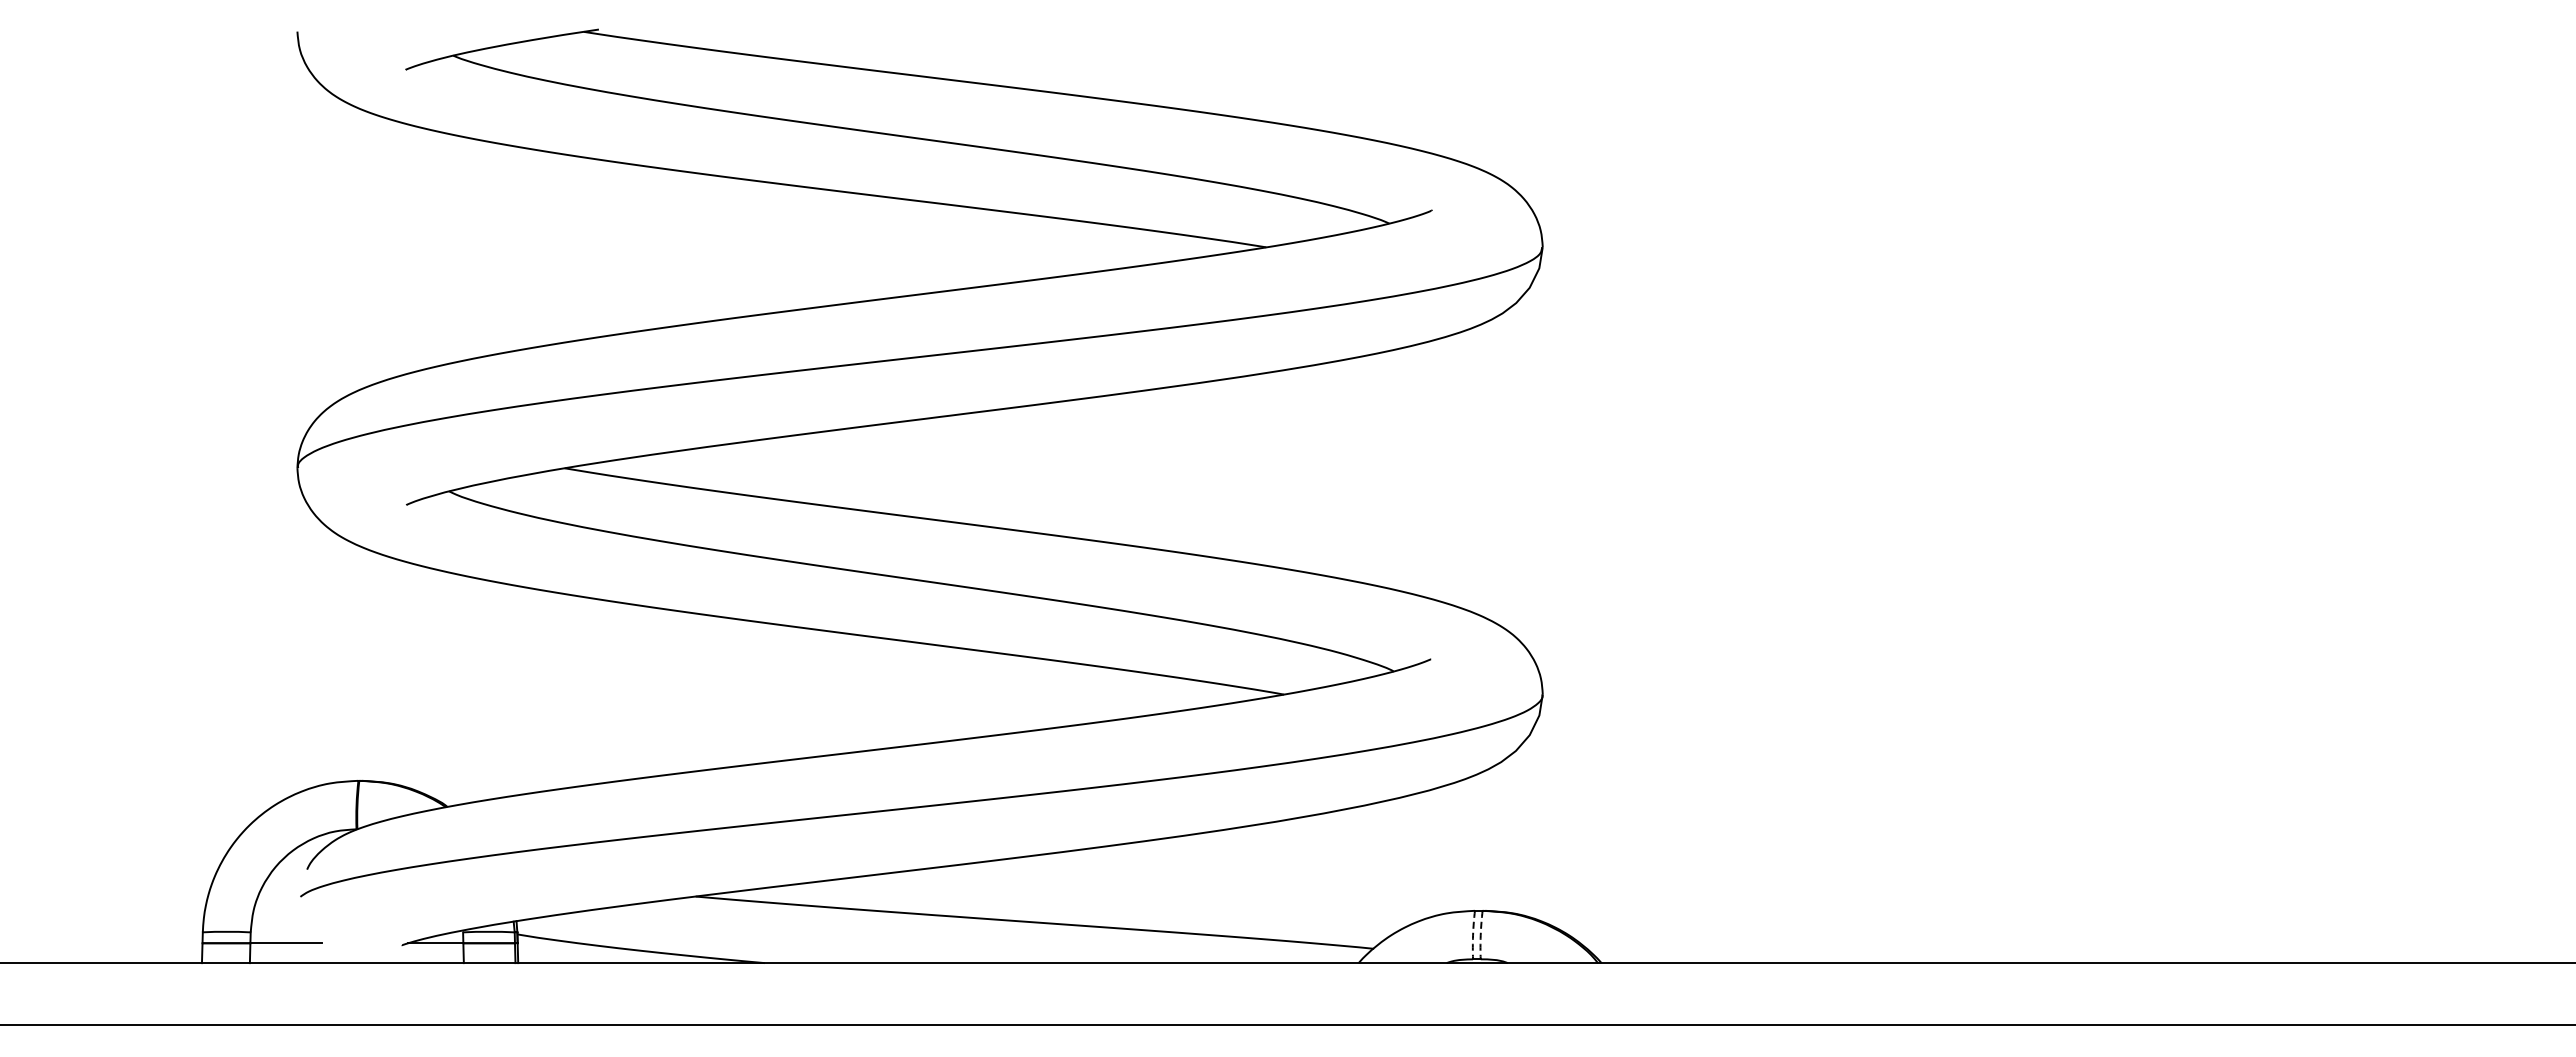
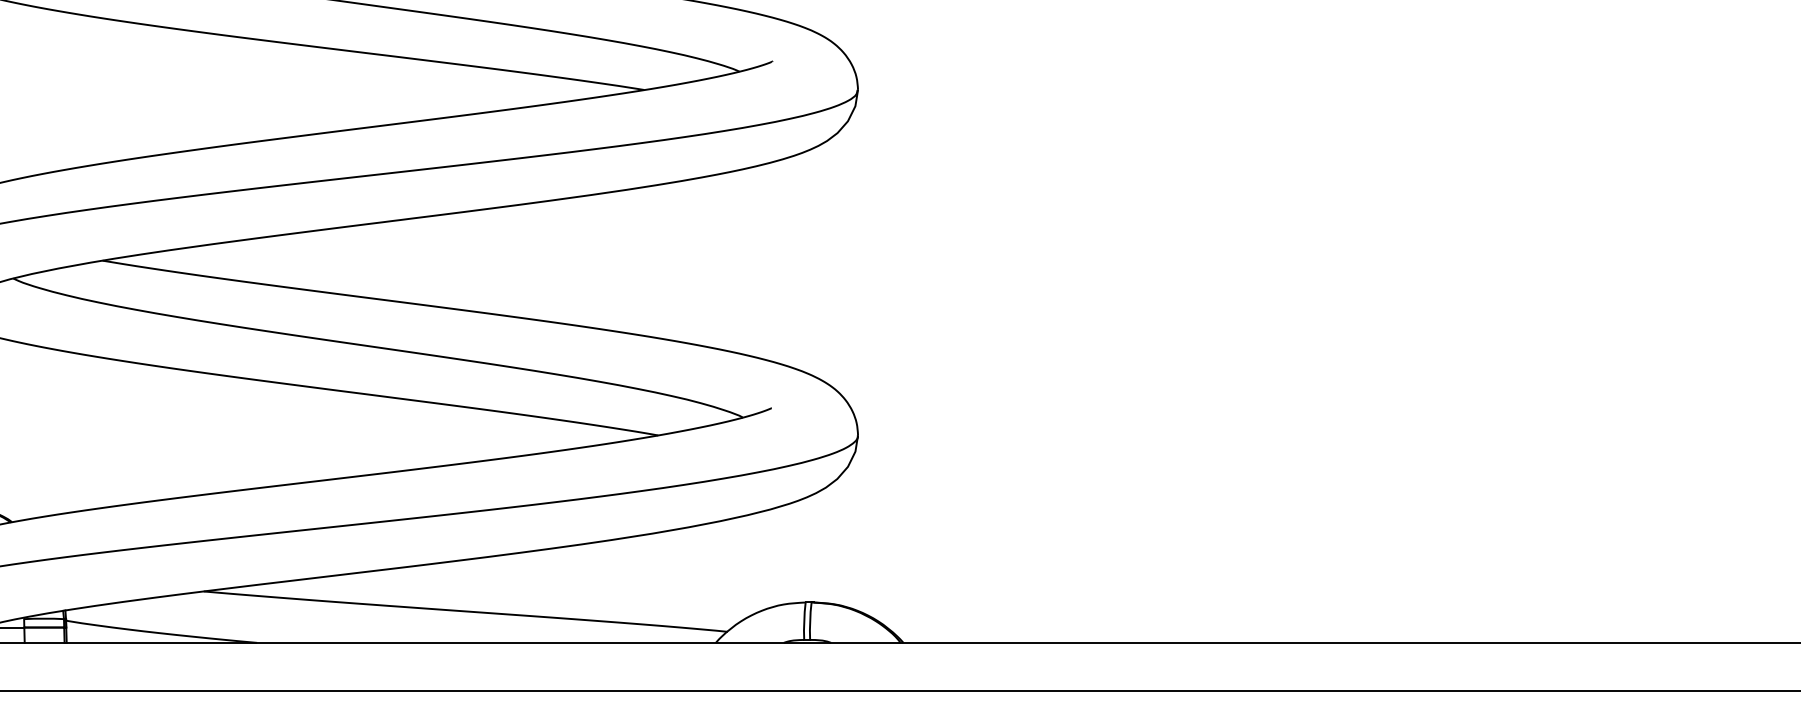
arc: (1473, 935) -> (804, 621), dashed -> solid
arc: (1480, 935) -> (809, 621), dashed -> solid

